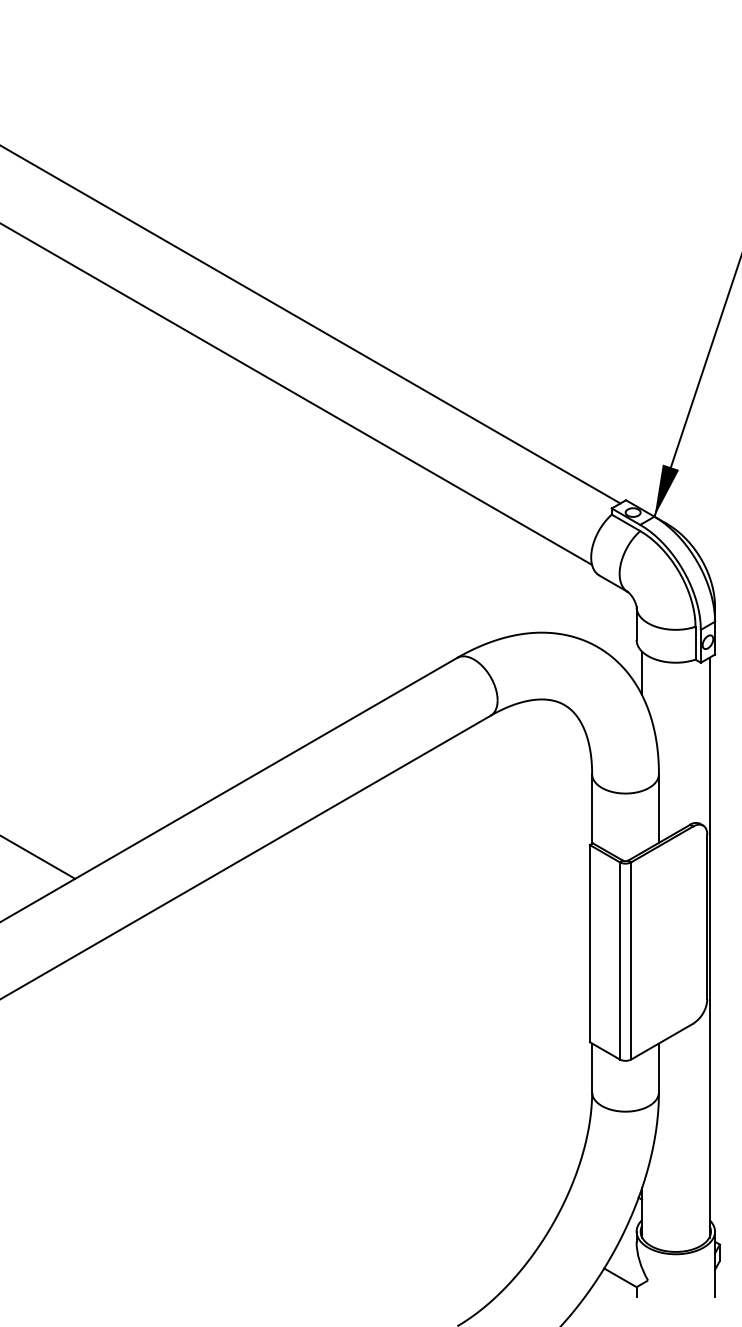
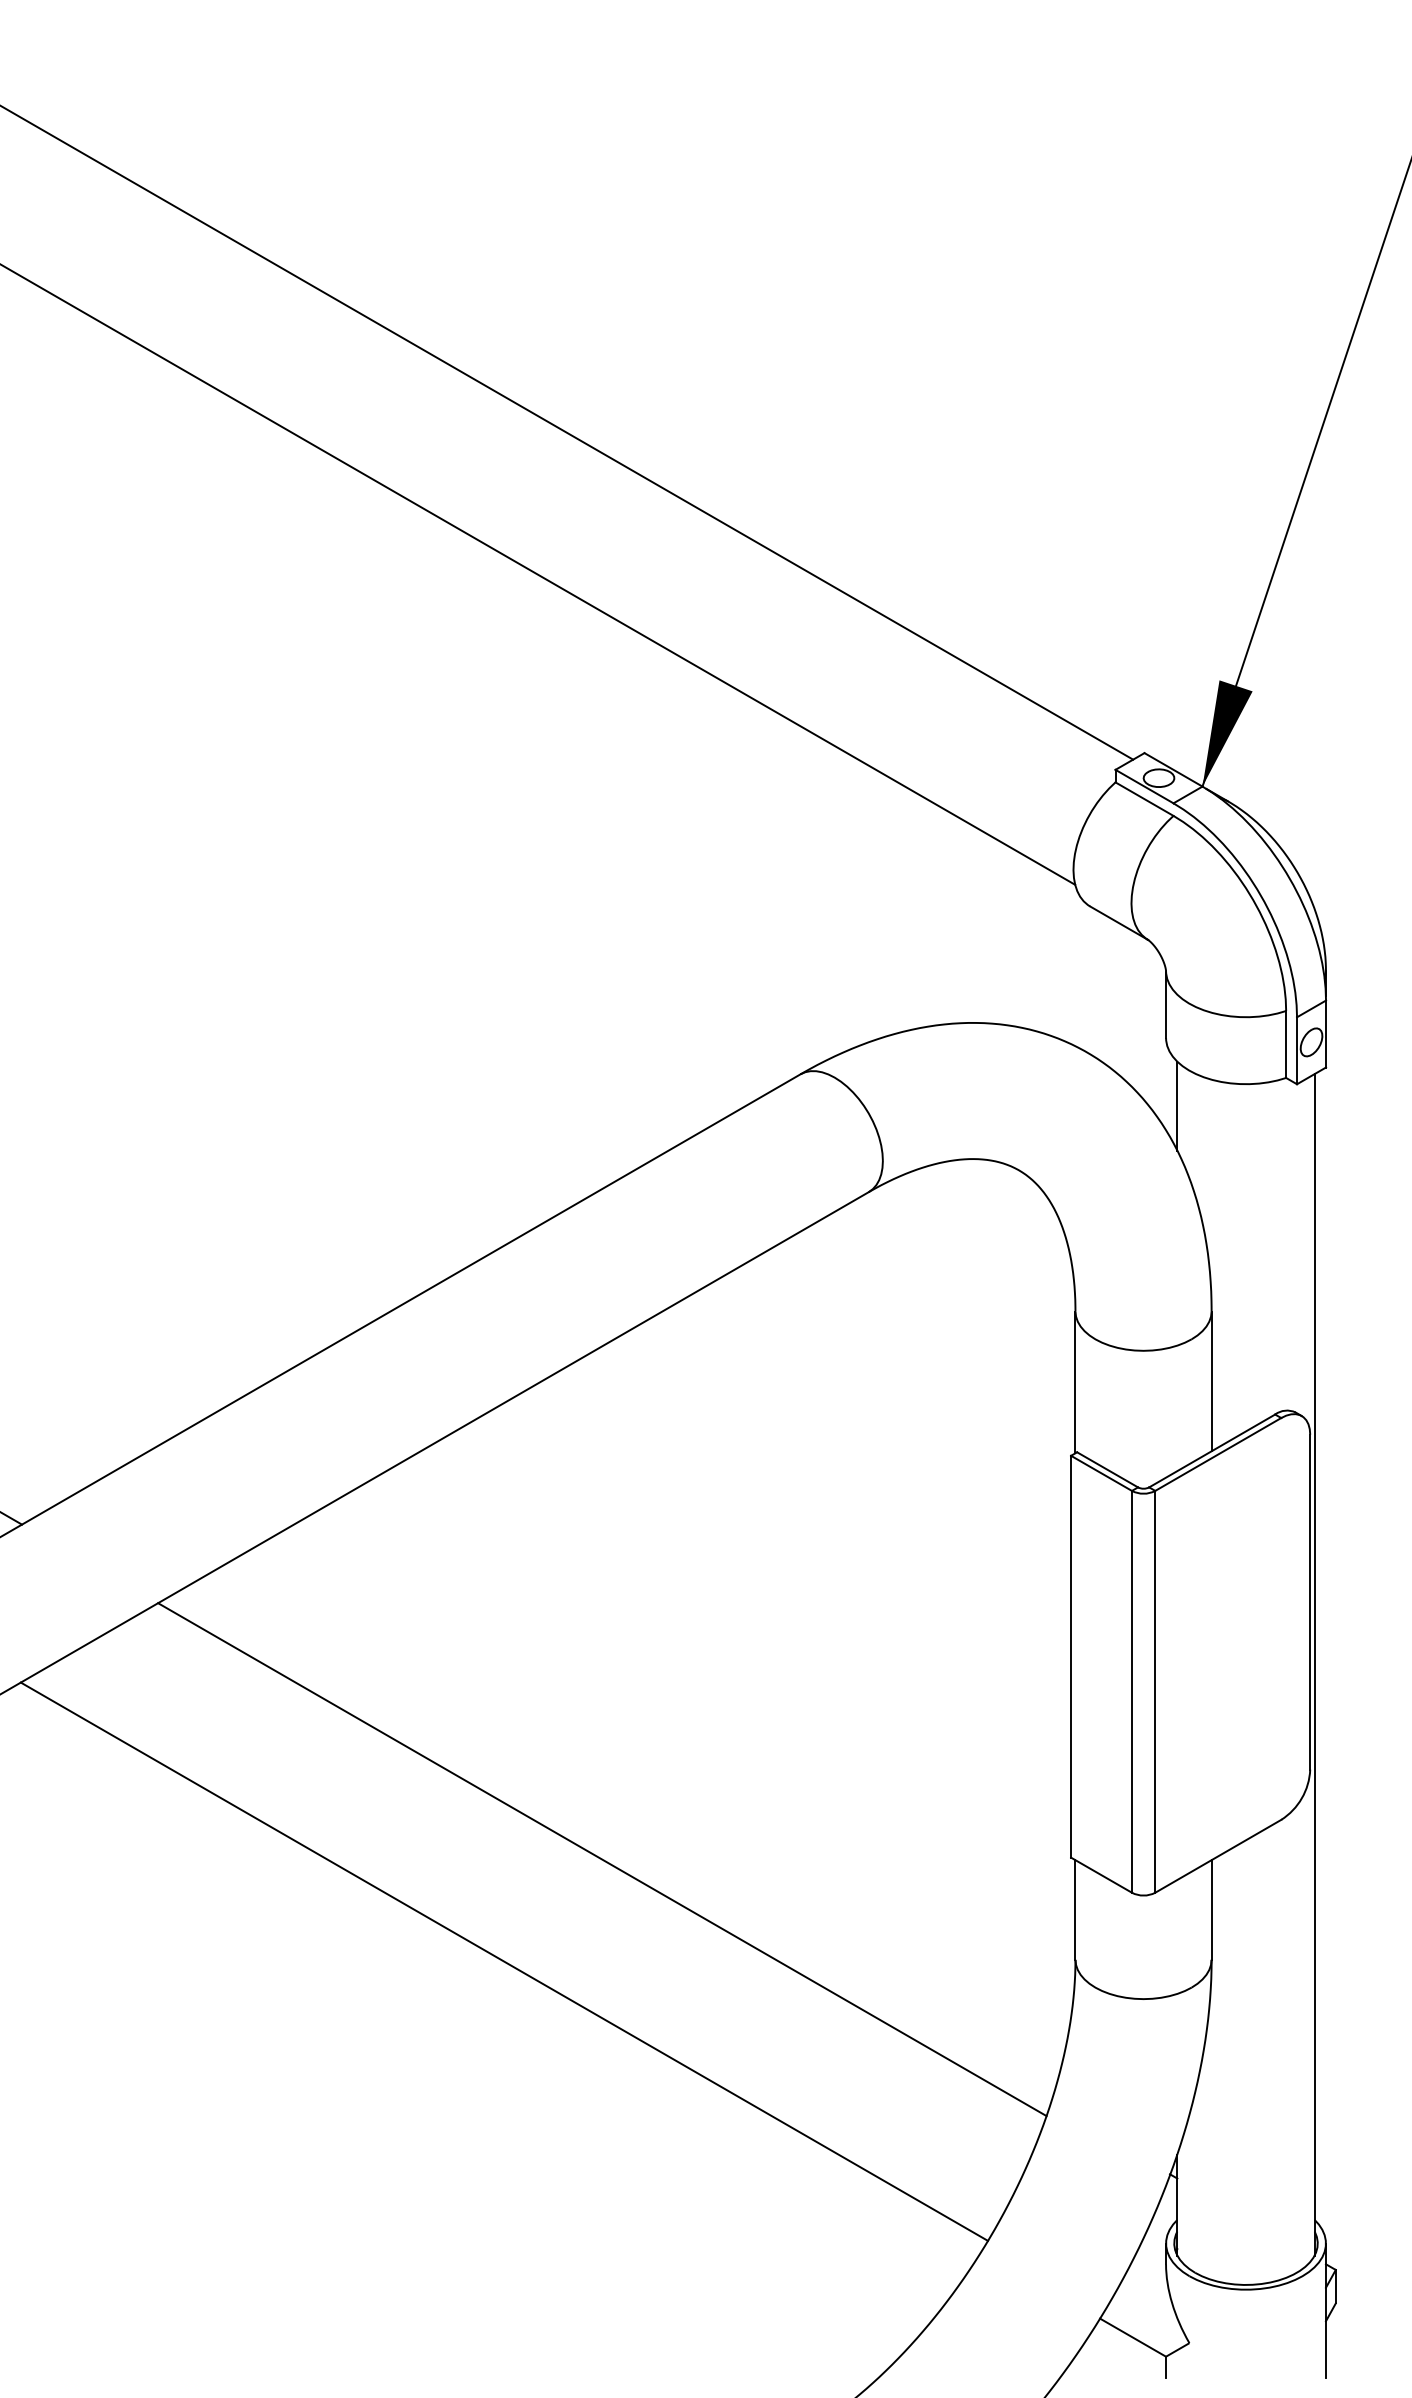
line: (359, 1043) -> (601, 1860), added
line: (311, 1093) -> (503, 1962), added

